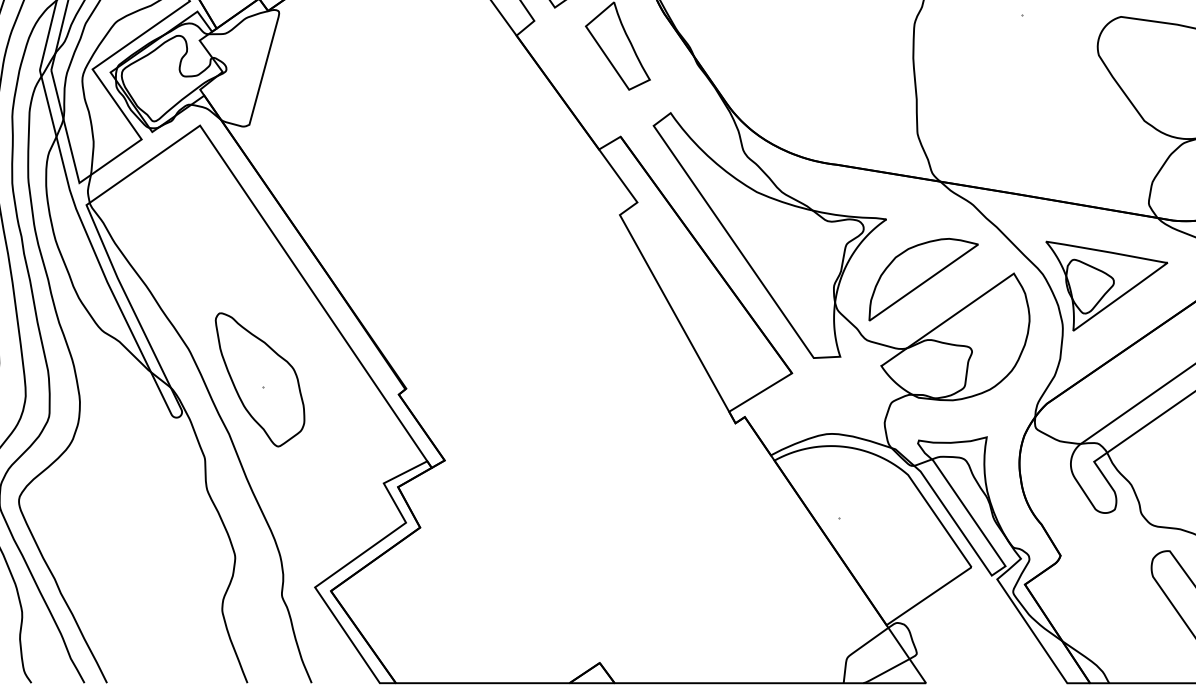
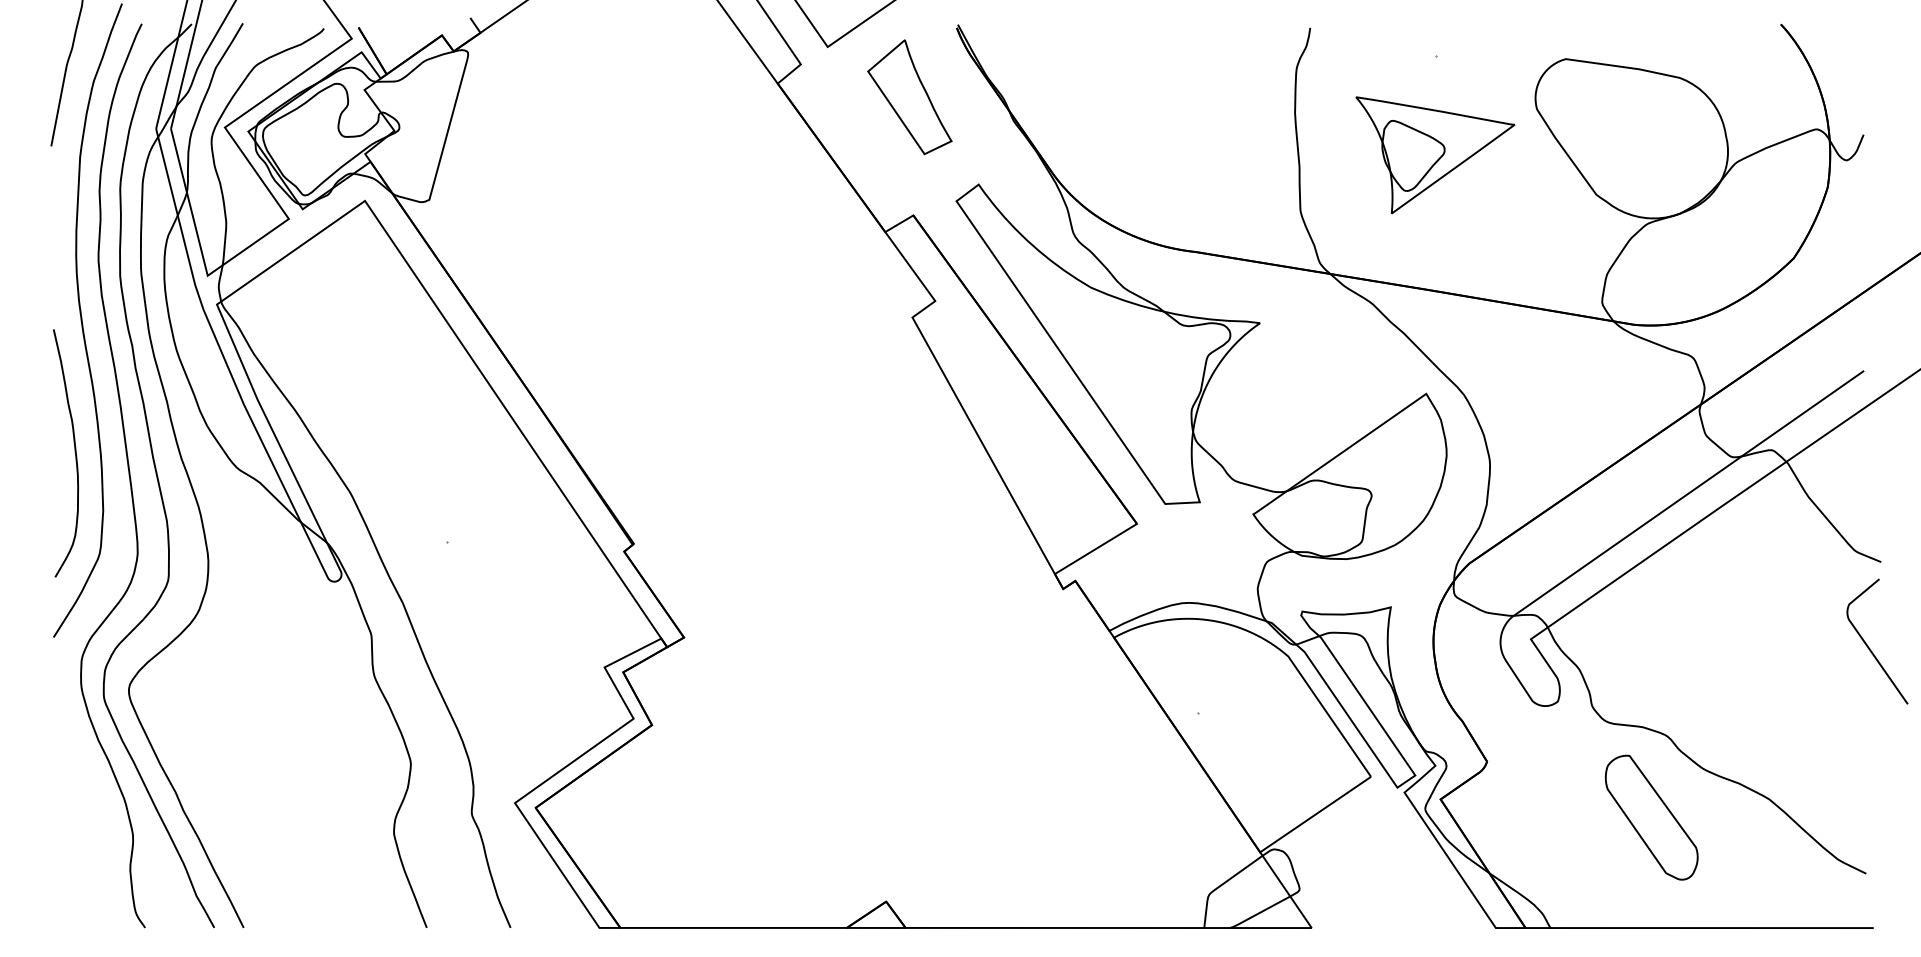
part: (923, 279) -> (1308, 401), removed
part: (1106, 286) -> (1435, 155), moved
part: (259, 379) -> (442, 532), removed

